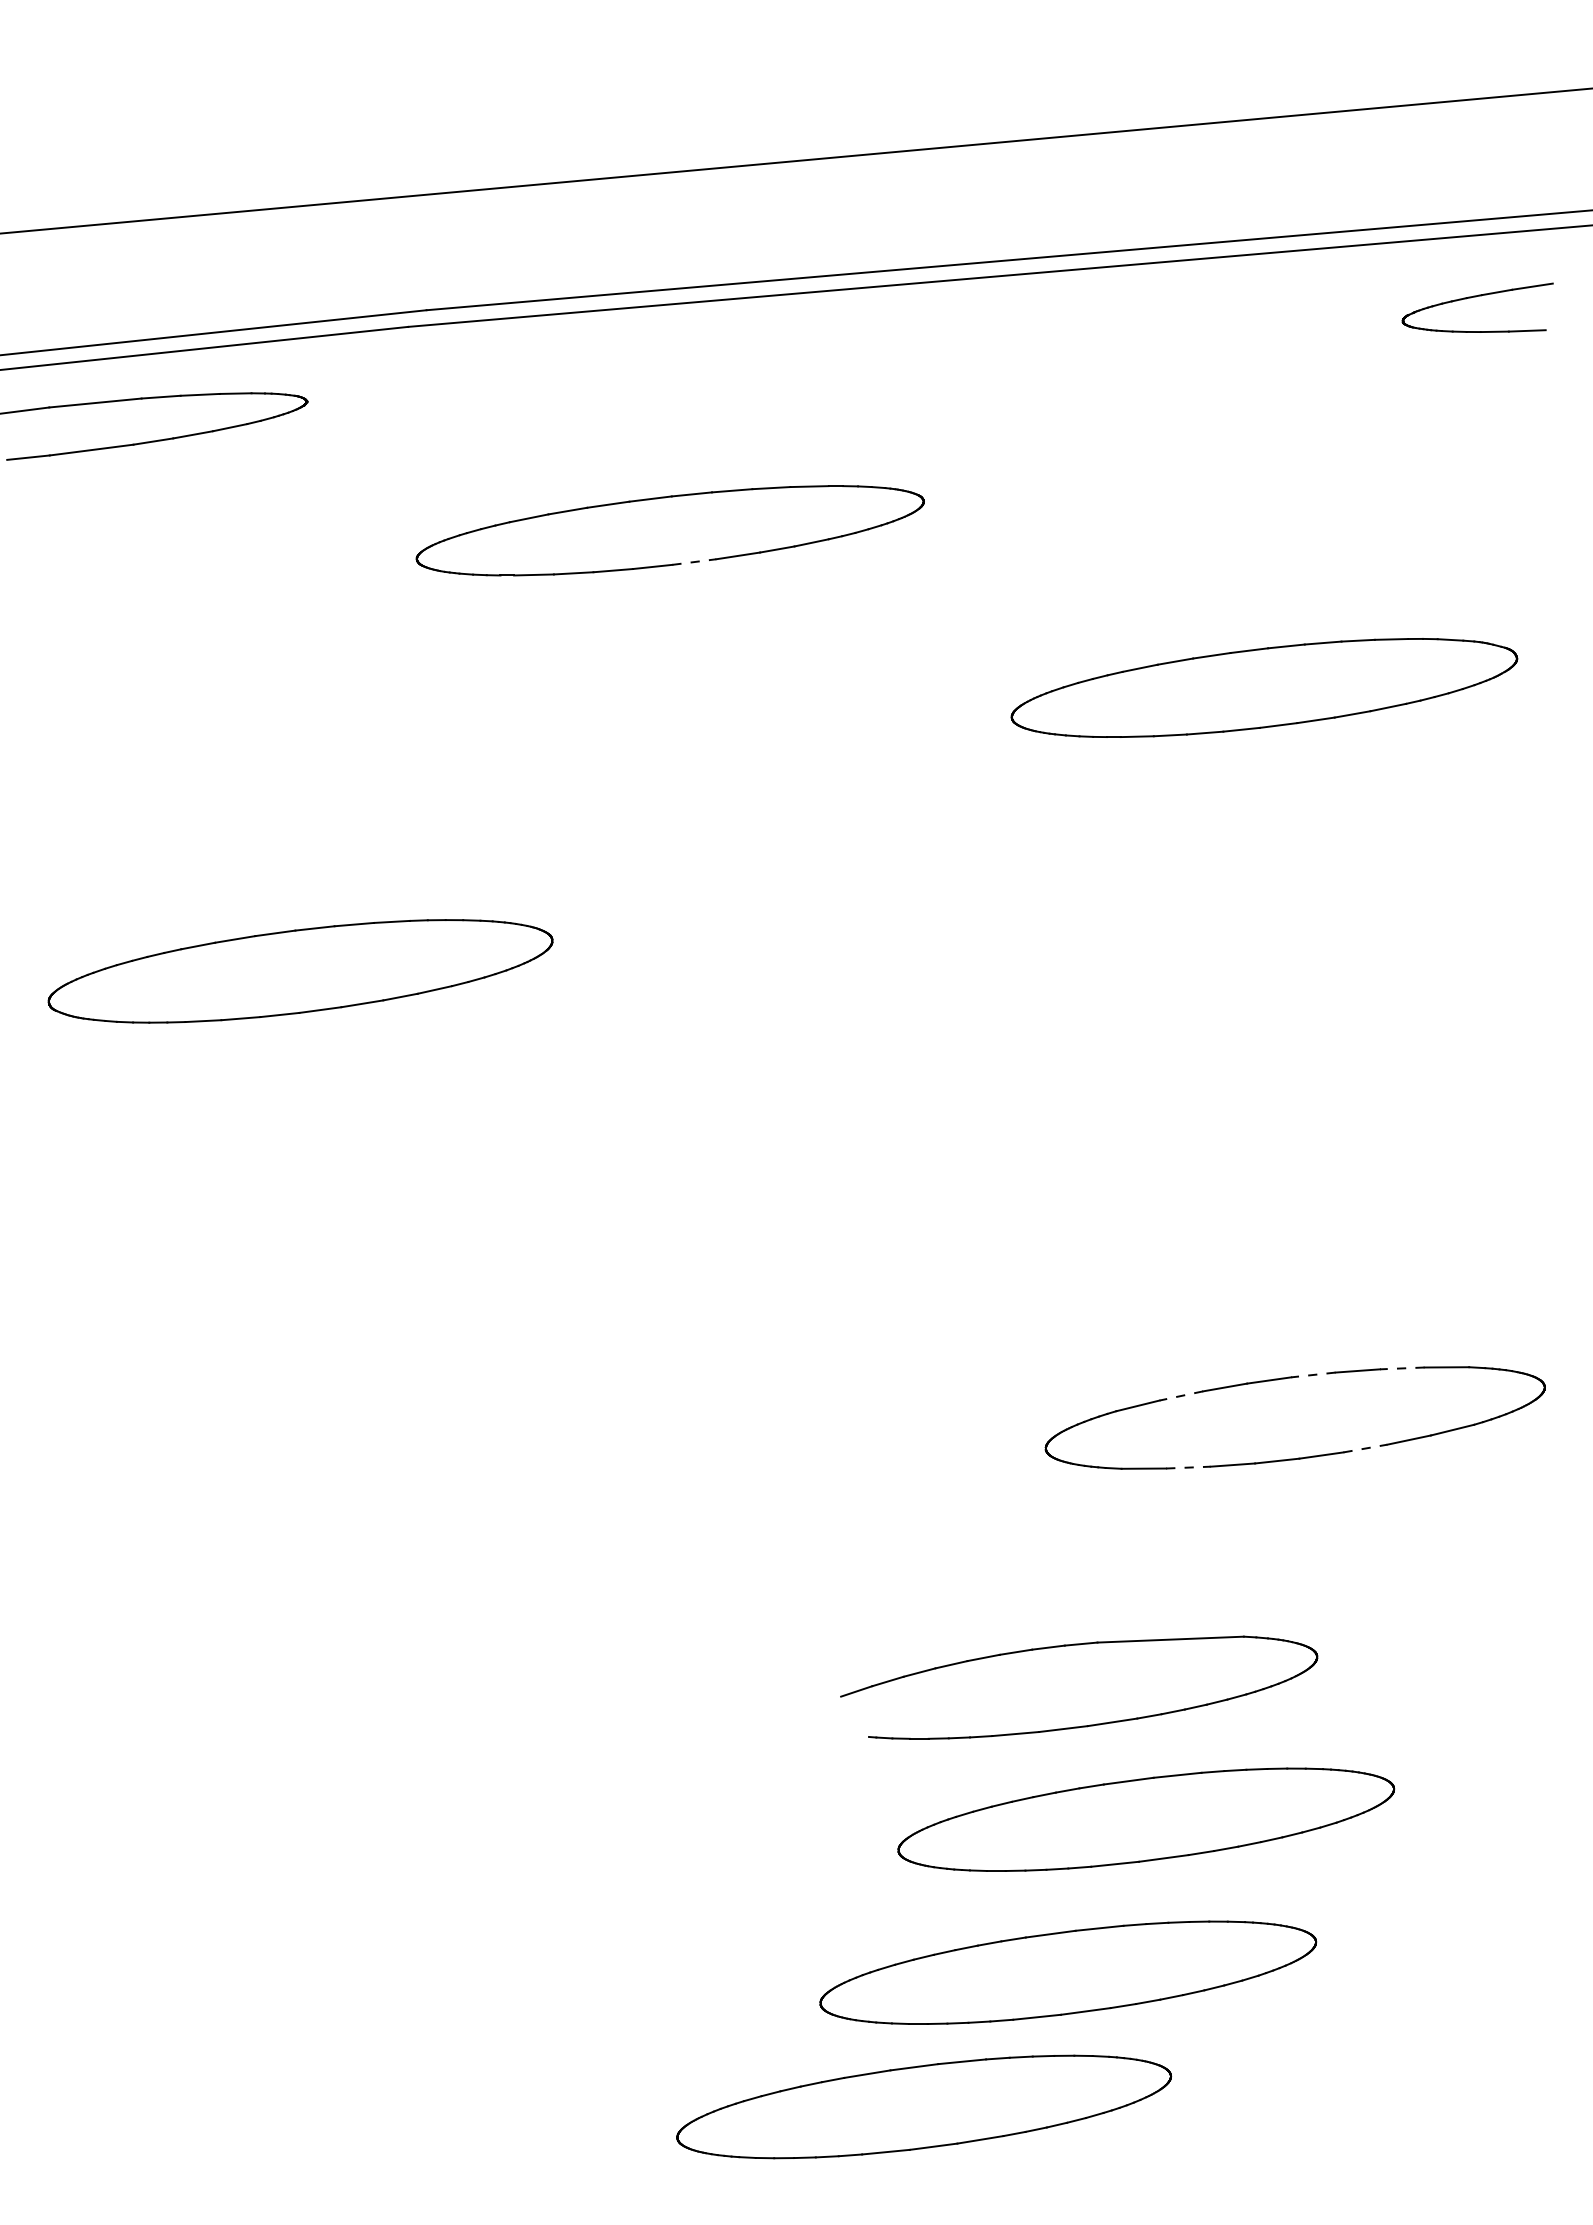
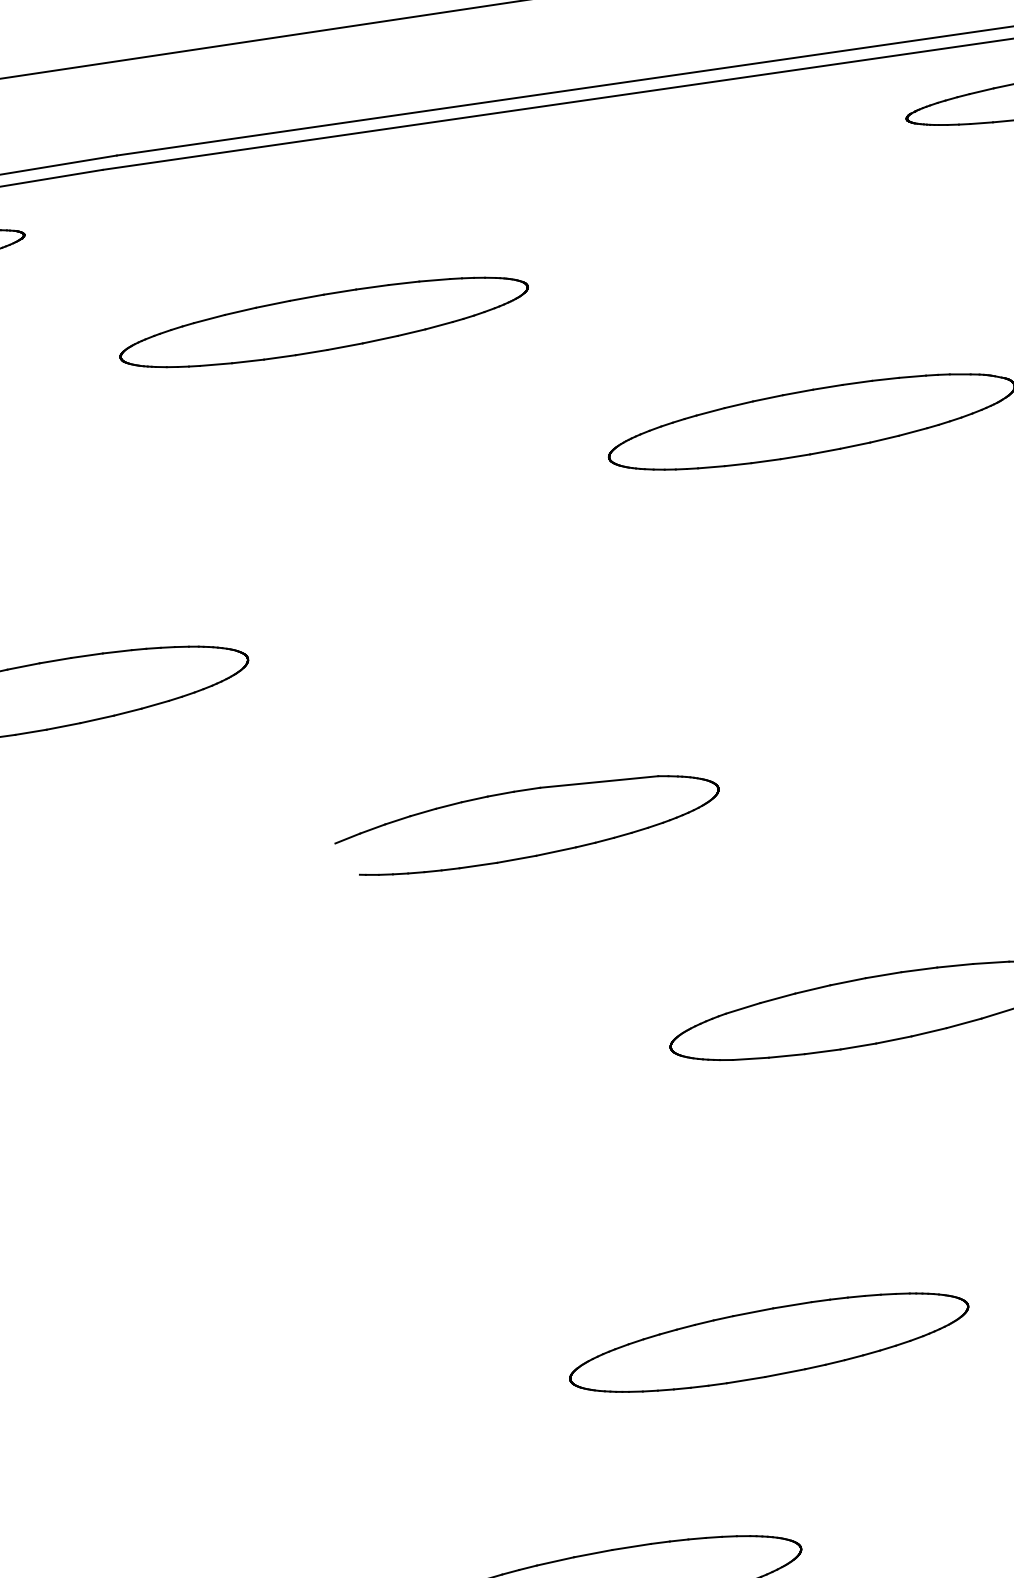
line: (694, 562) -> (345, 347), dashed -> solid
line: (1401, 1368) -> (954, 965), dashed -> solid
line: (1312, 1375) -> (882, 975), dashed -> solid
line: (1180, 1396) -> (777, 998), dashed -> solid
line: (1365, 1448) -> (929, 1032), dashed -> solid
line: (1188, 1467) -> (786, 1055), dashed -> solid
part: (1082, 1725) -> (531, 855), moved
part: (1068, 1972) -> (713, 1469), removed

